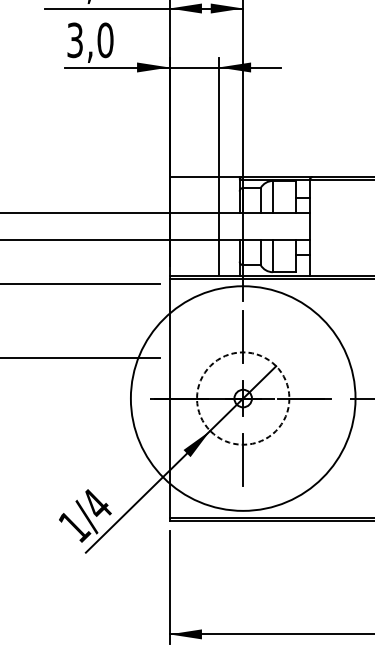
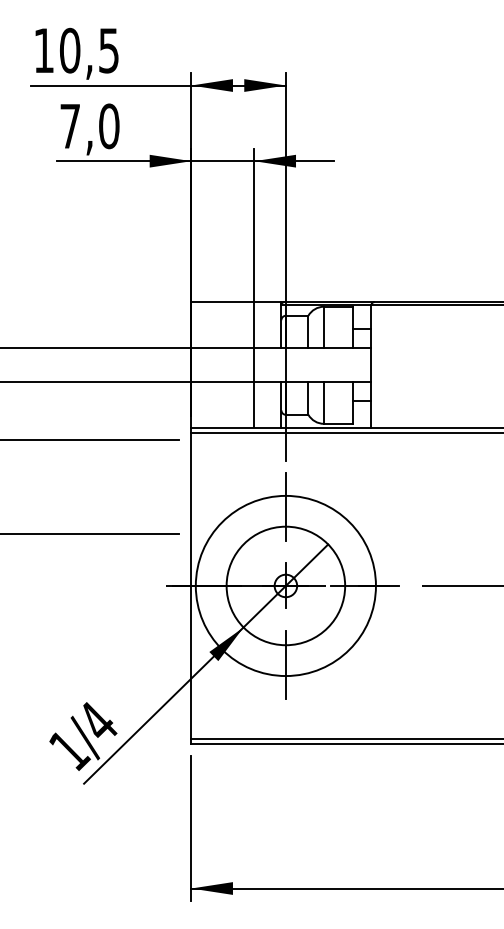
text: (75, 40) -> (70, 126), 3,0 -> 7,0
circle: (242, 398) -> (285, 585), dashed -> solid
circle: (242, 398) -> (285, 585), size x0.62

